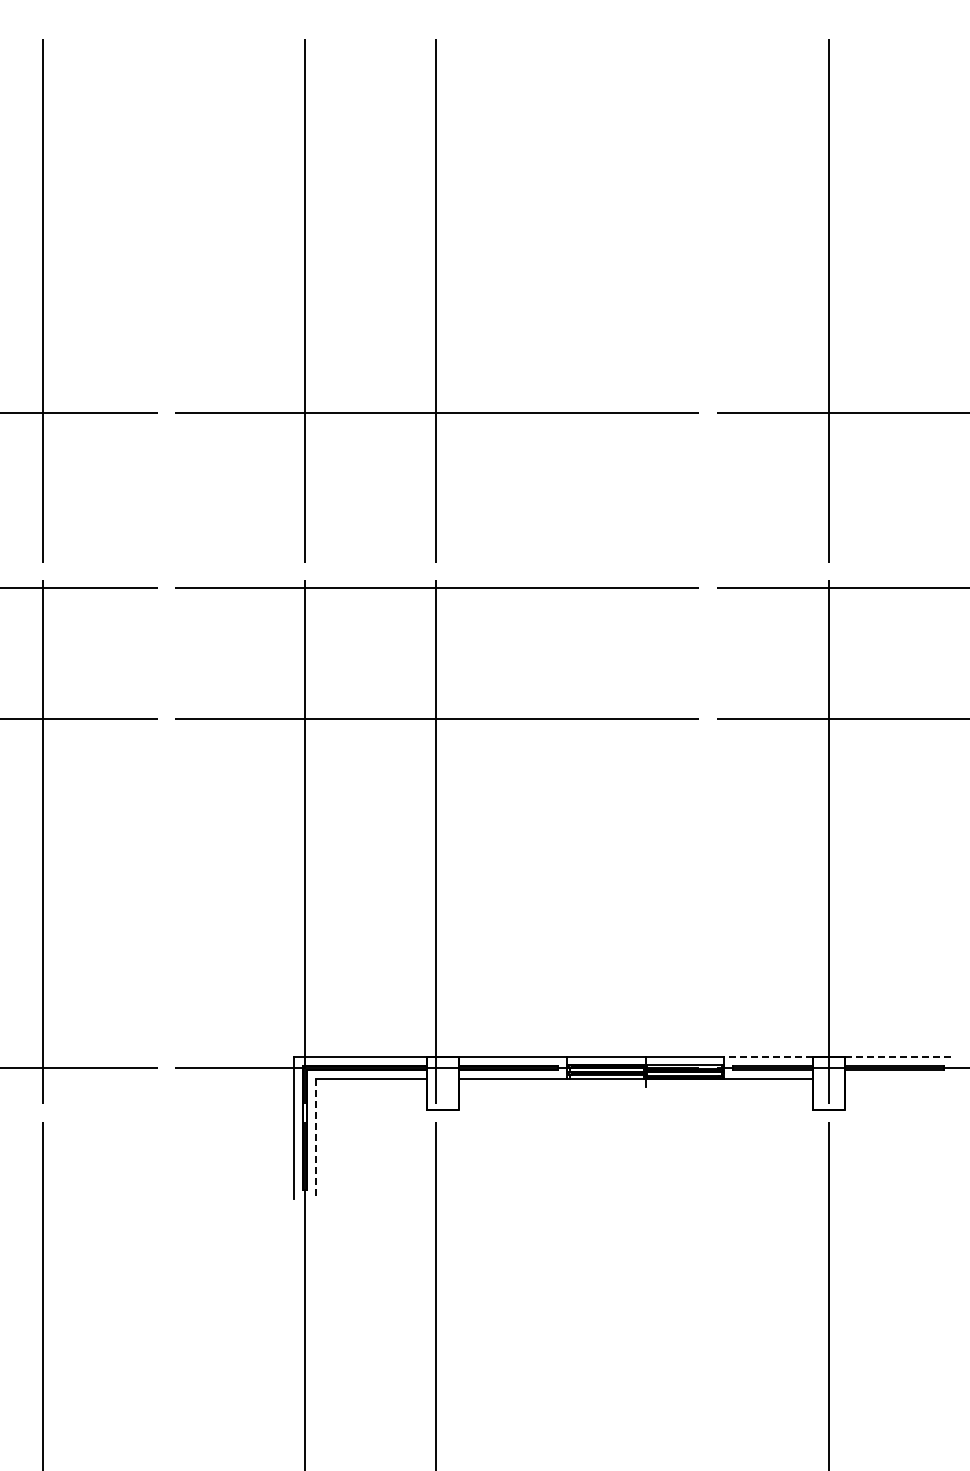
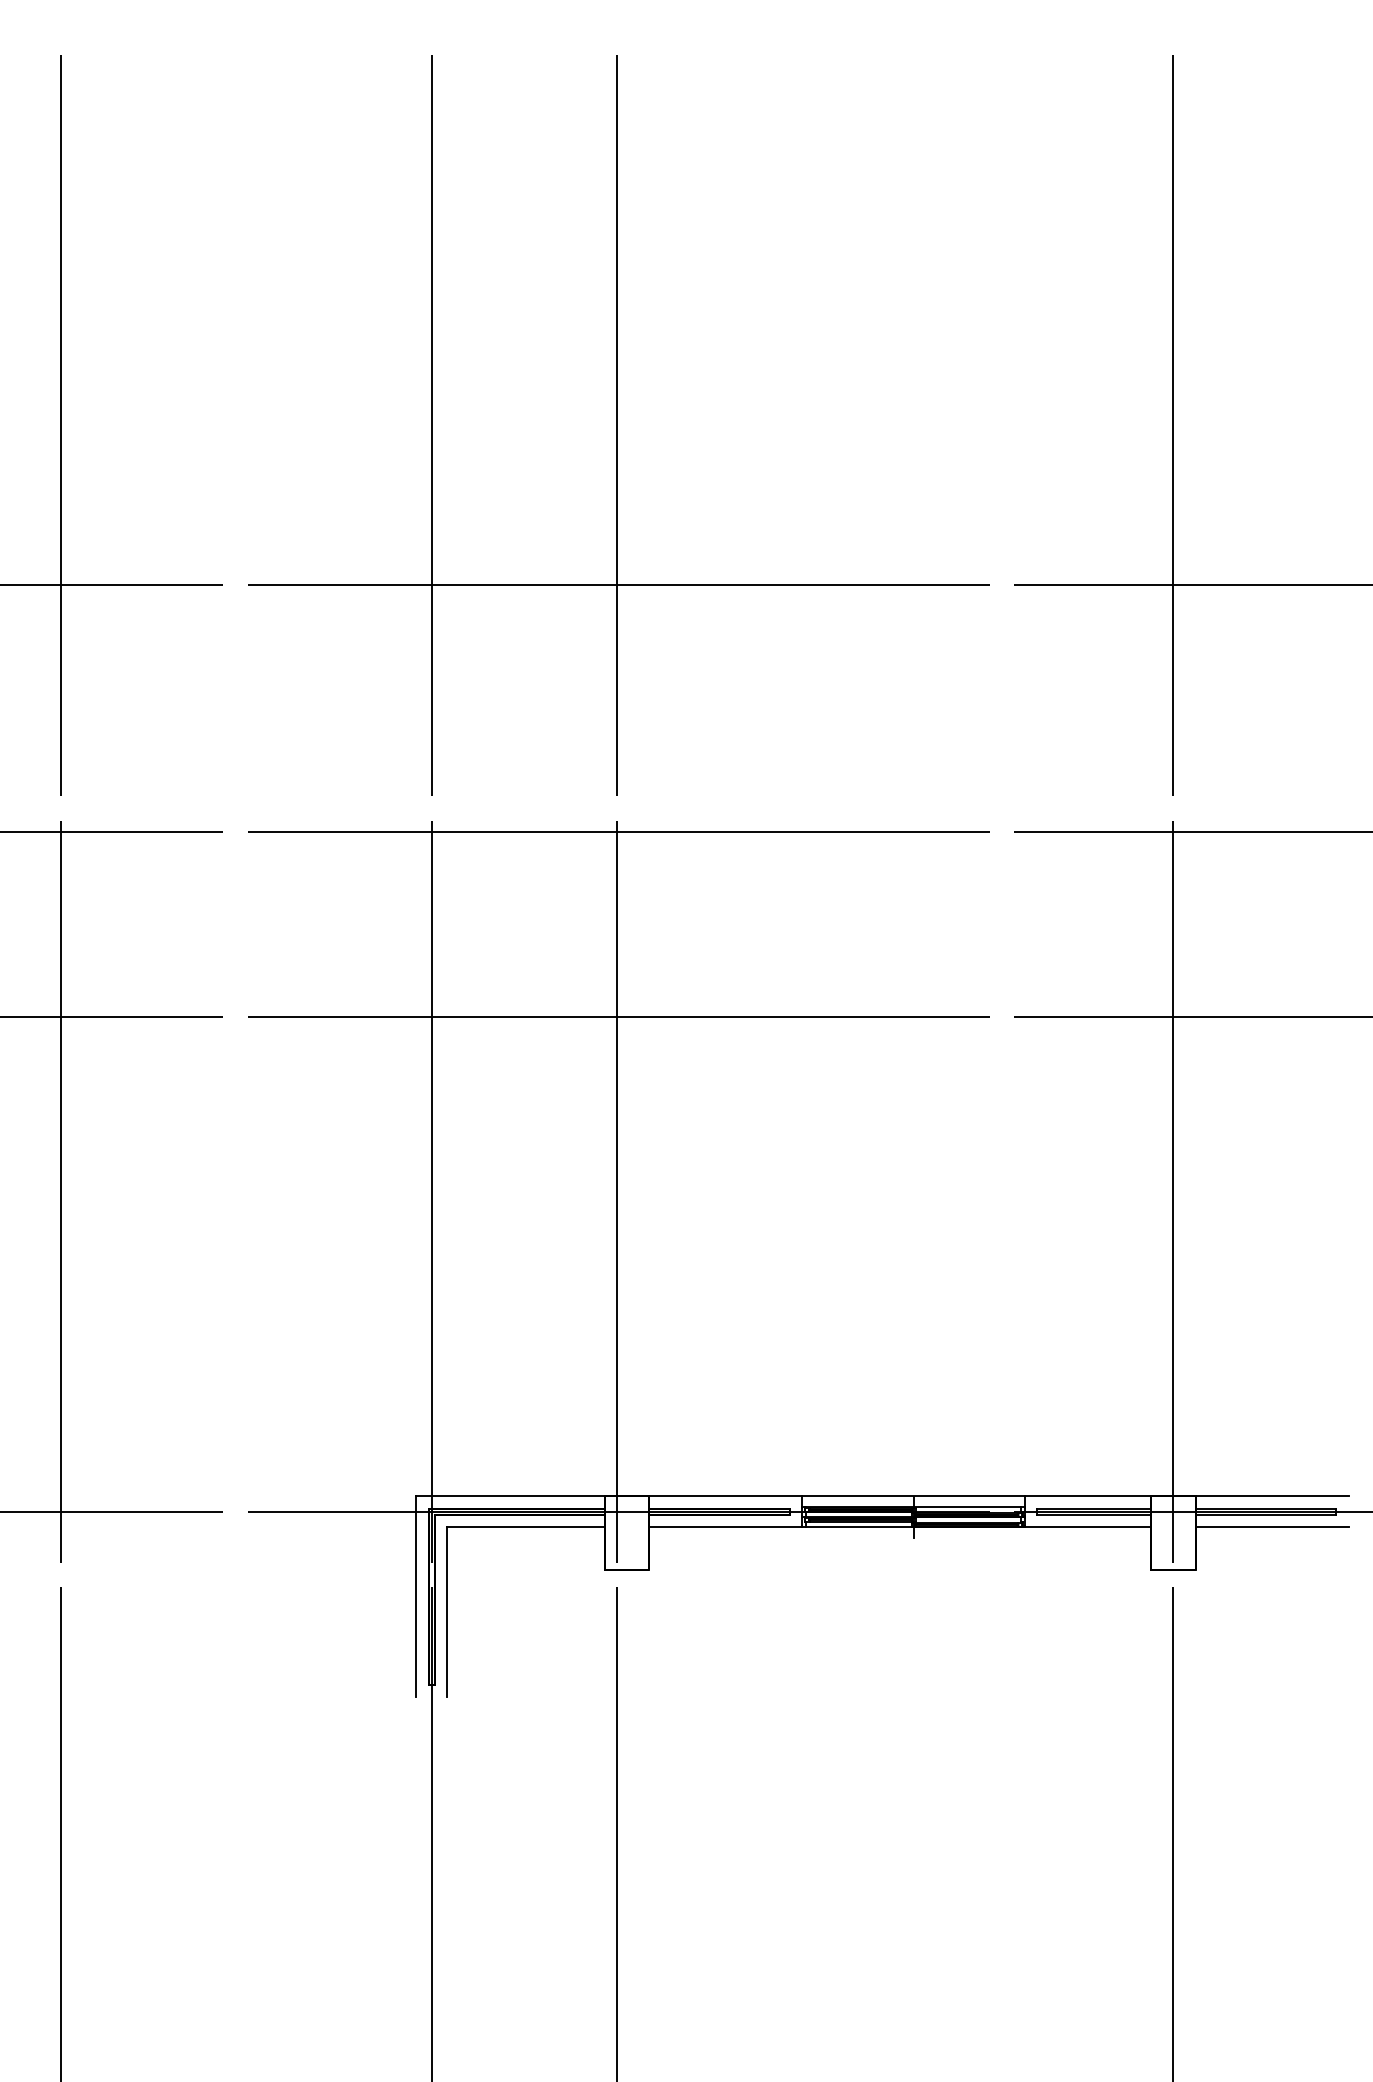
line: (768, 1057) -> (1087, 1496), dashed -> solid
line: (899, 1057) -> (1273, 1496), dashed -> solid
line: (898, 1078) -> (1271, 1526), added
line: (315, 1139) -> (446, 1612), dashed -> solid

